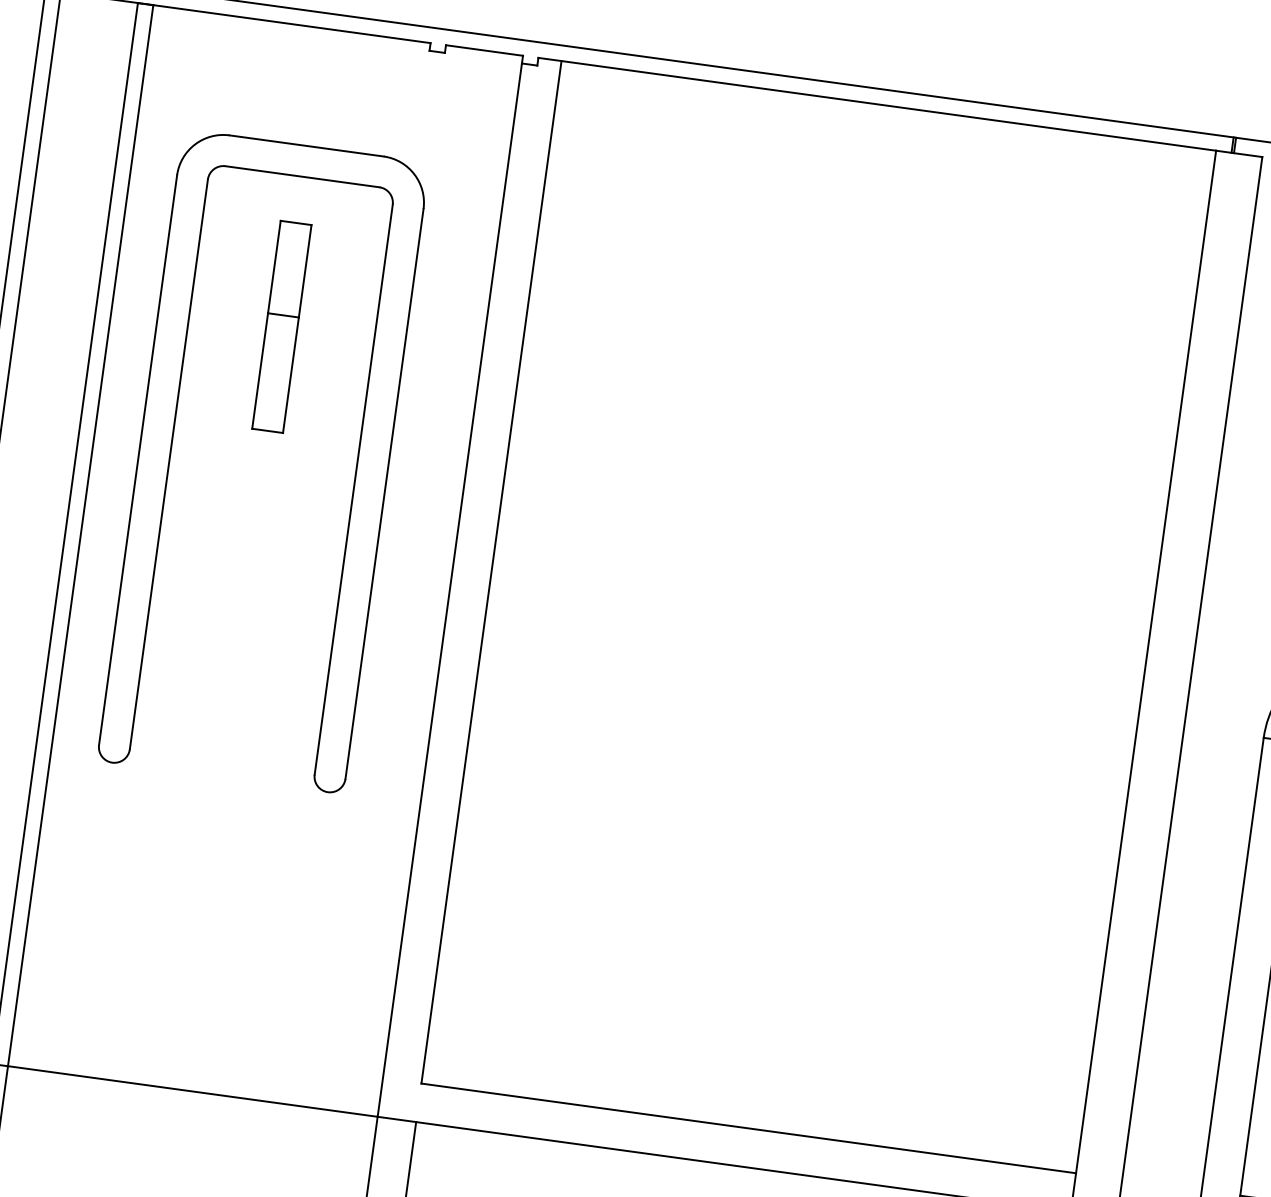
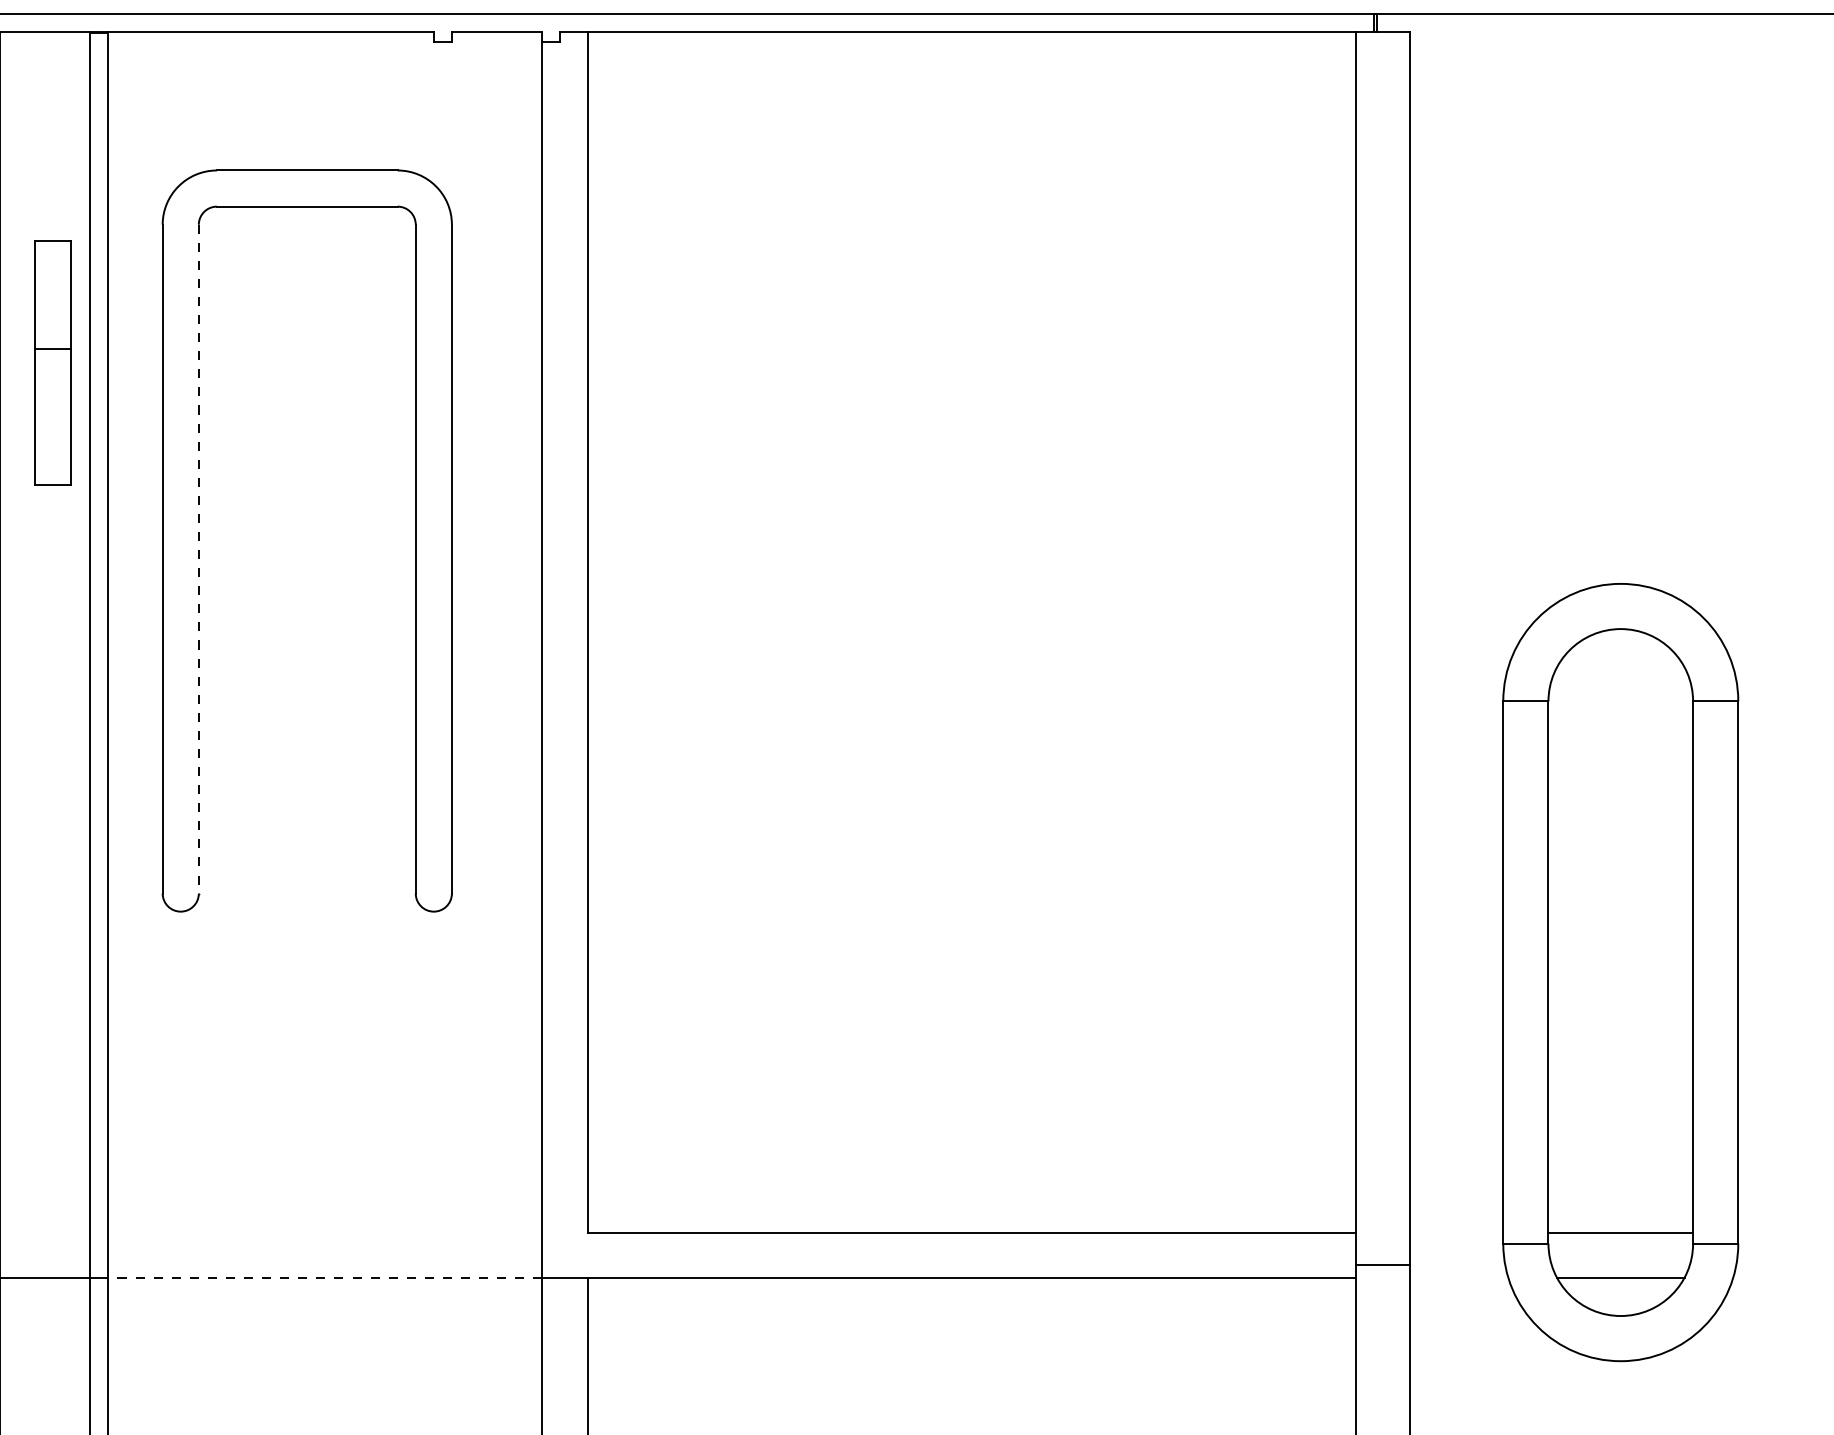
part: (281, 326) -> (52, 362), moved
line: (168, 464) -> (198, 559), solid -> dashed
line: (192, 1091) -> (325, 1277), solid -> dashed

